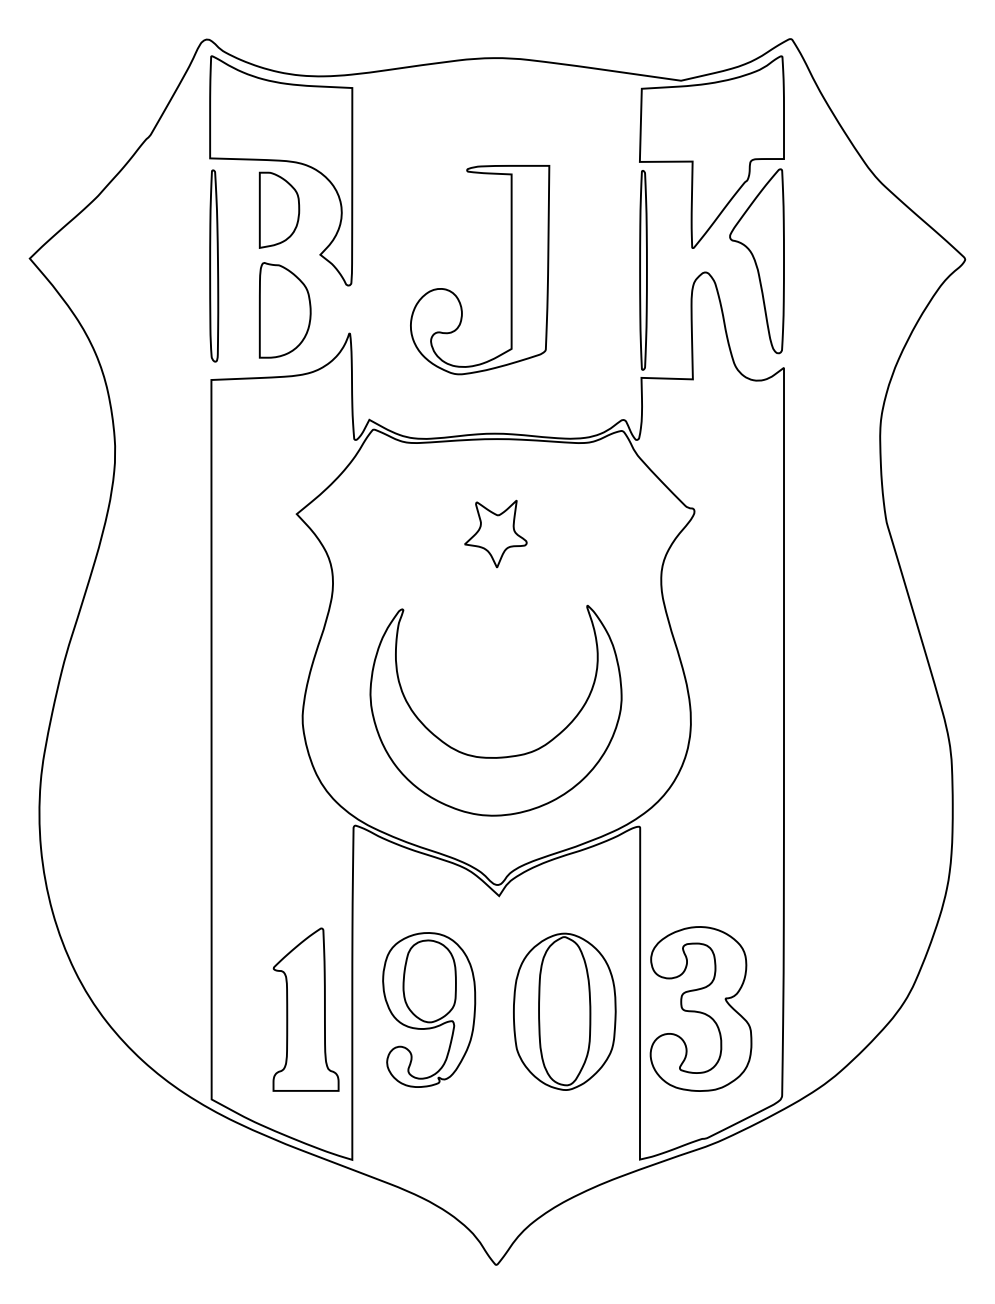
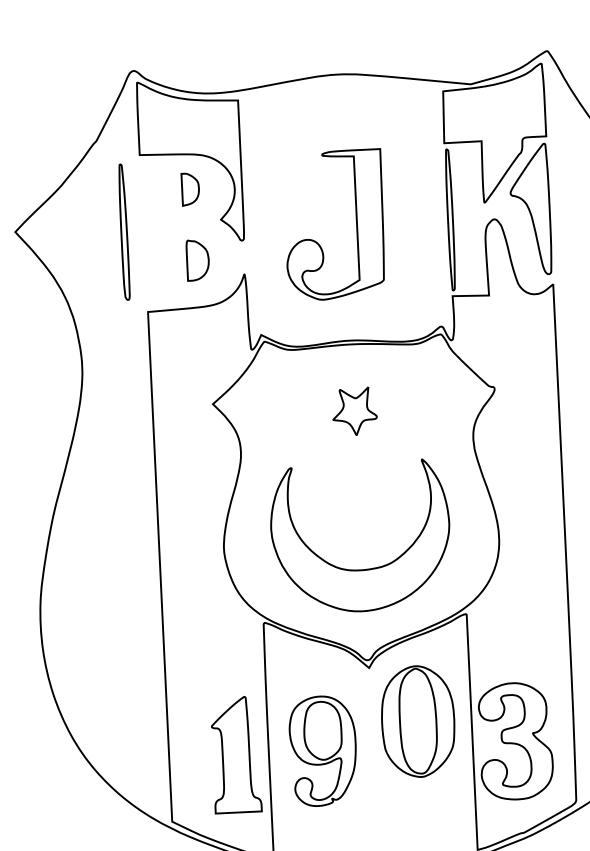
part: (279, 209) -> (190, 188), size x0.6
part: (214, 265) -> (124, 231), moved
part: (284, 310) -> (197, 260), size x0.6
part: (564, 1011) -> (418, 721), moved

